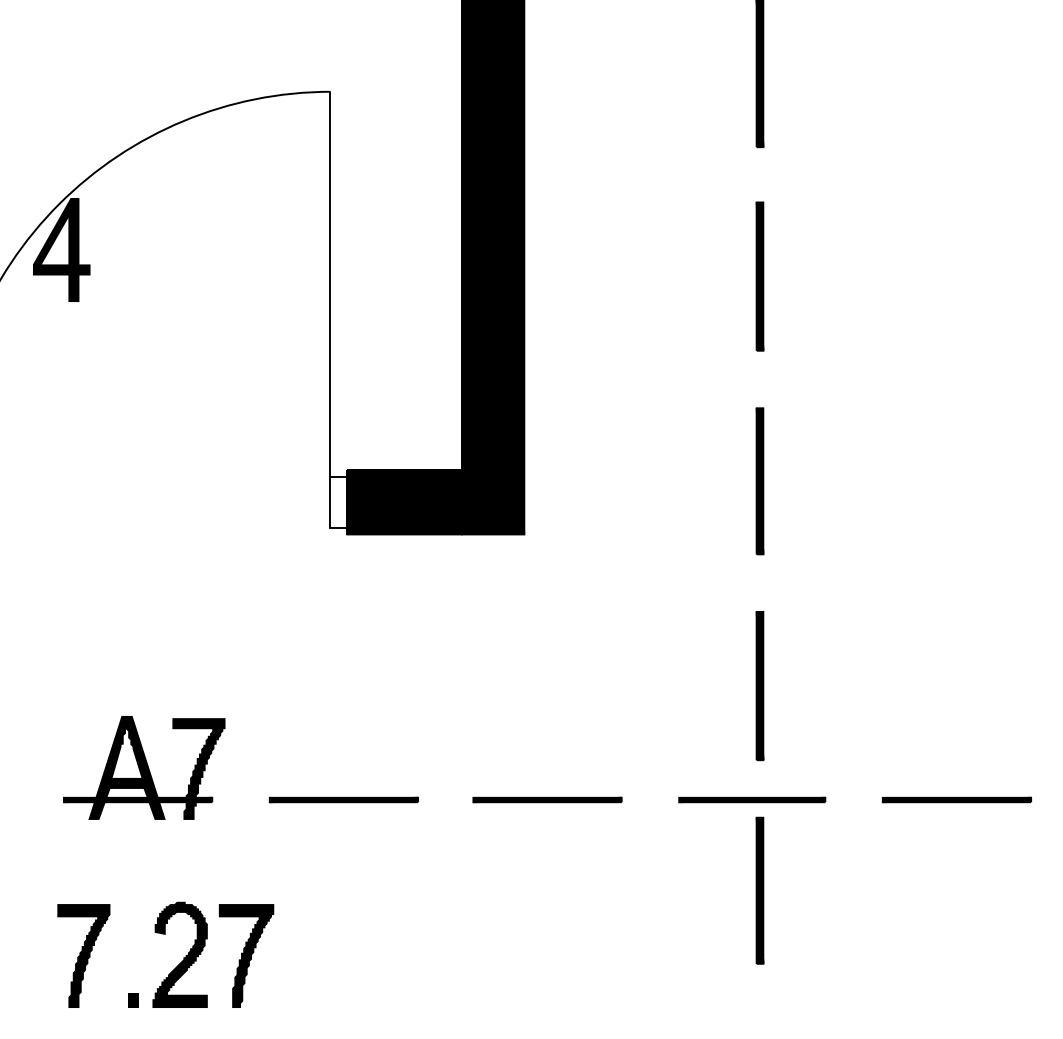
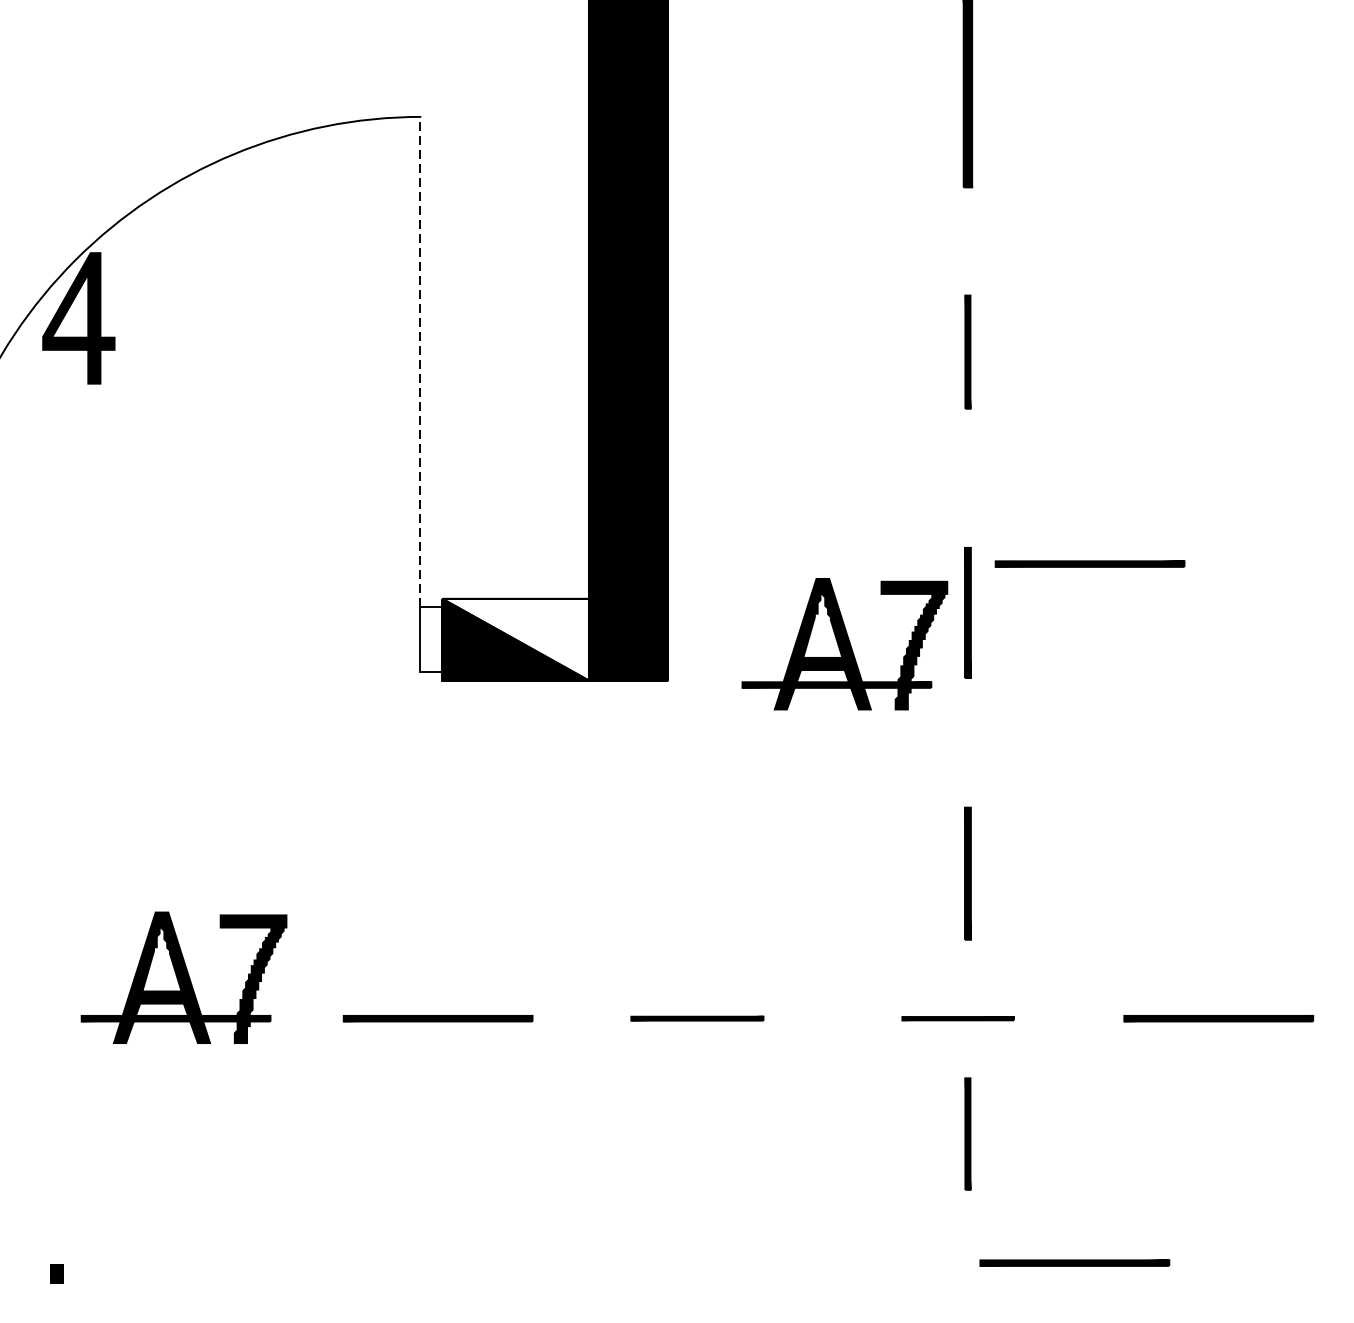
part: (759, 276) -> (967, 352), size x0.6
line: (329, 284) -> (419, 362), solid -> dashed
part: (855, 442) -> (1089, 563), added
part: (759, 481) -> (967, 613), size x0.7
fill: (404, 502) -> (515, 639), removed
part: (663, 505) -> (845, 643), added
part: (759, 686) -> (967, 874), size x0.7
part: (547, 799) -> (697, 1018), size x0.7
part: (752, 799) -> (958, 1018), size x0.6
part: (759, 890) -> (967, 1133), size x0.6
part: (179, 954) -> (228, 1215), removed
fill: (83, 956) -> (106, 1217), removed
fill: (246, 956) -> (314, 1217), removed
part: (843, 991) -> (1074, 1262), added
part: (133, 1000) -> (56, 1273), moved

